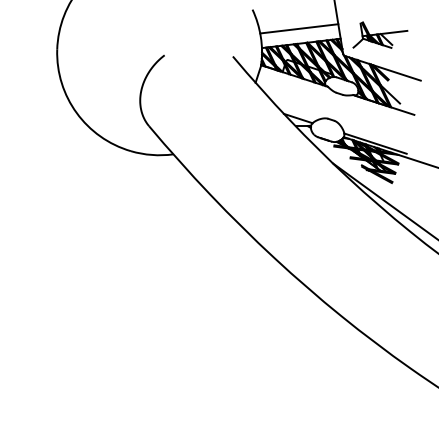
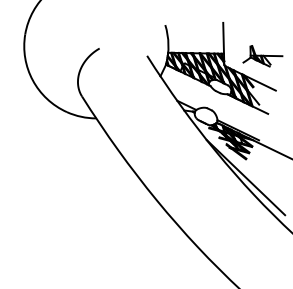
line: (299, 28) -> (196, 42), removed
part: (380, 34) -> (263, 56), moved

